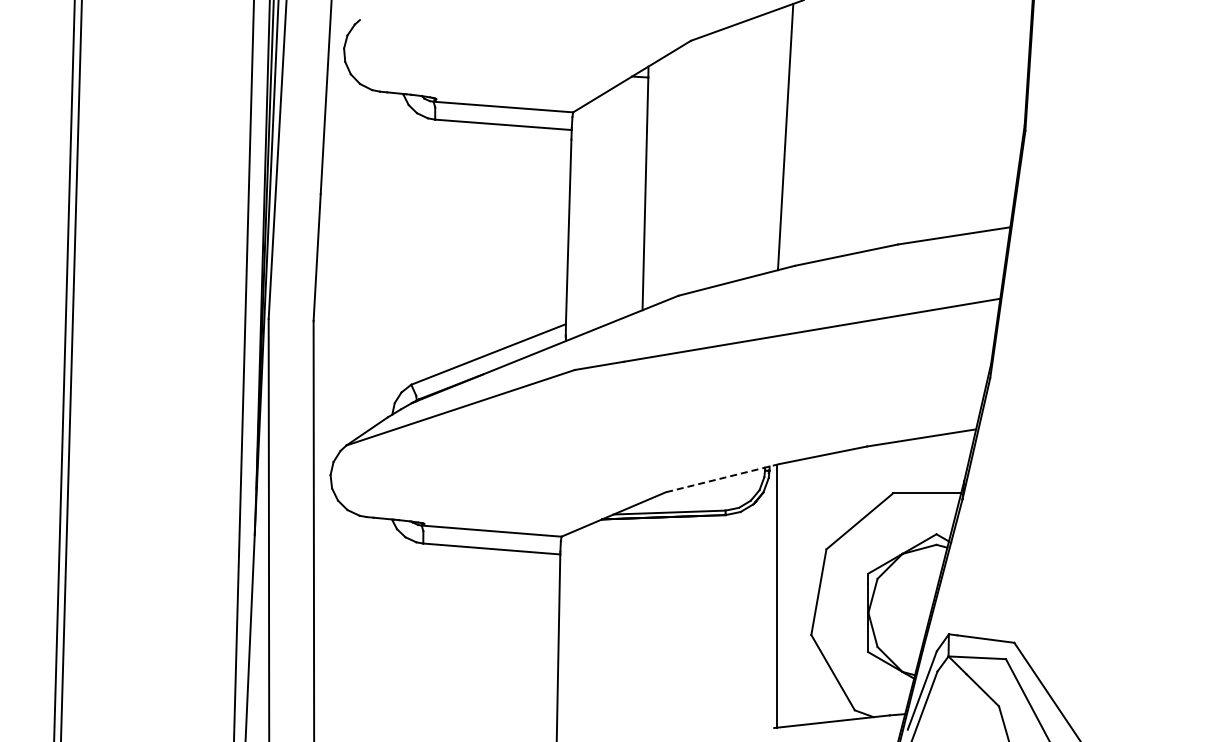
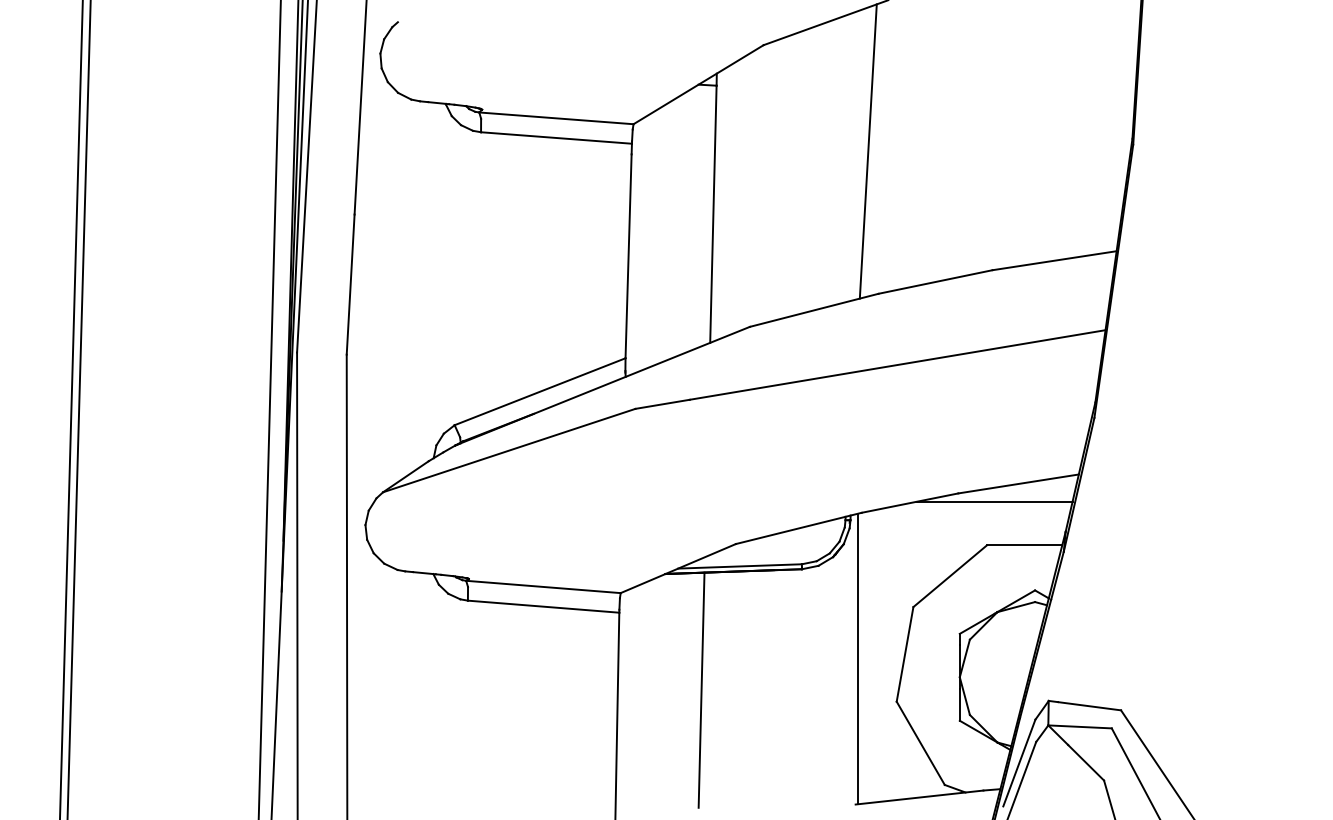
line: (899, 454) -> (994, 502), added
line: (722, 478) -> (798, 528), dashed -> solid
line: (634, 624) -> (701, 690), added

